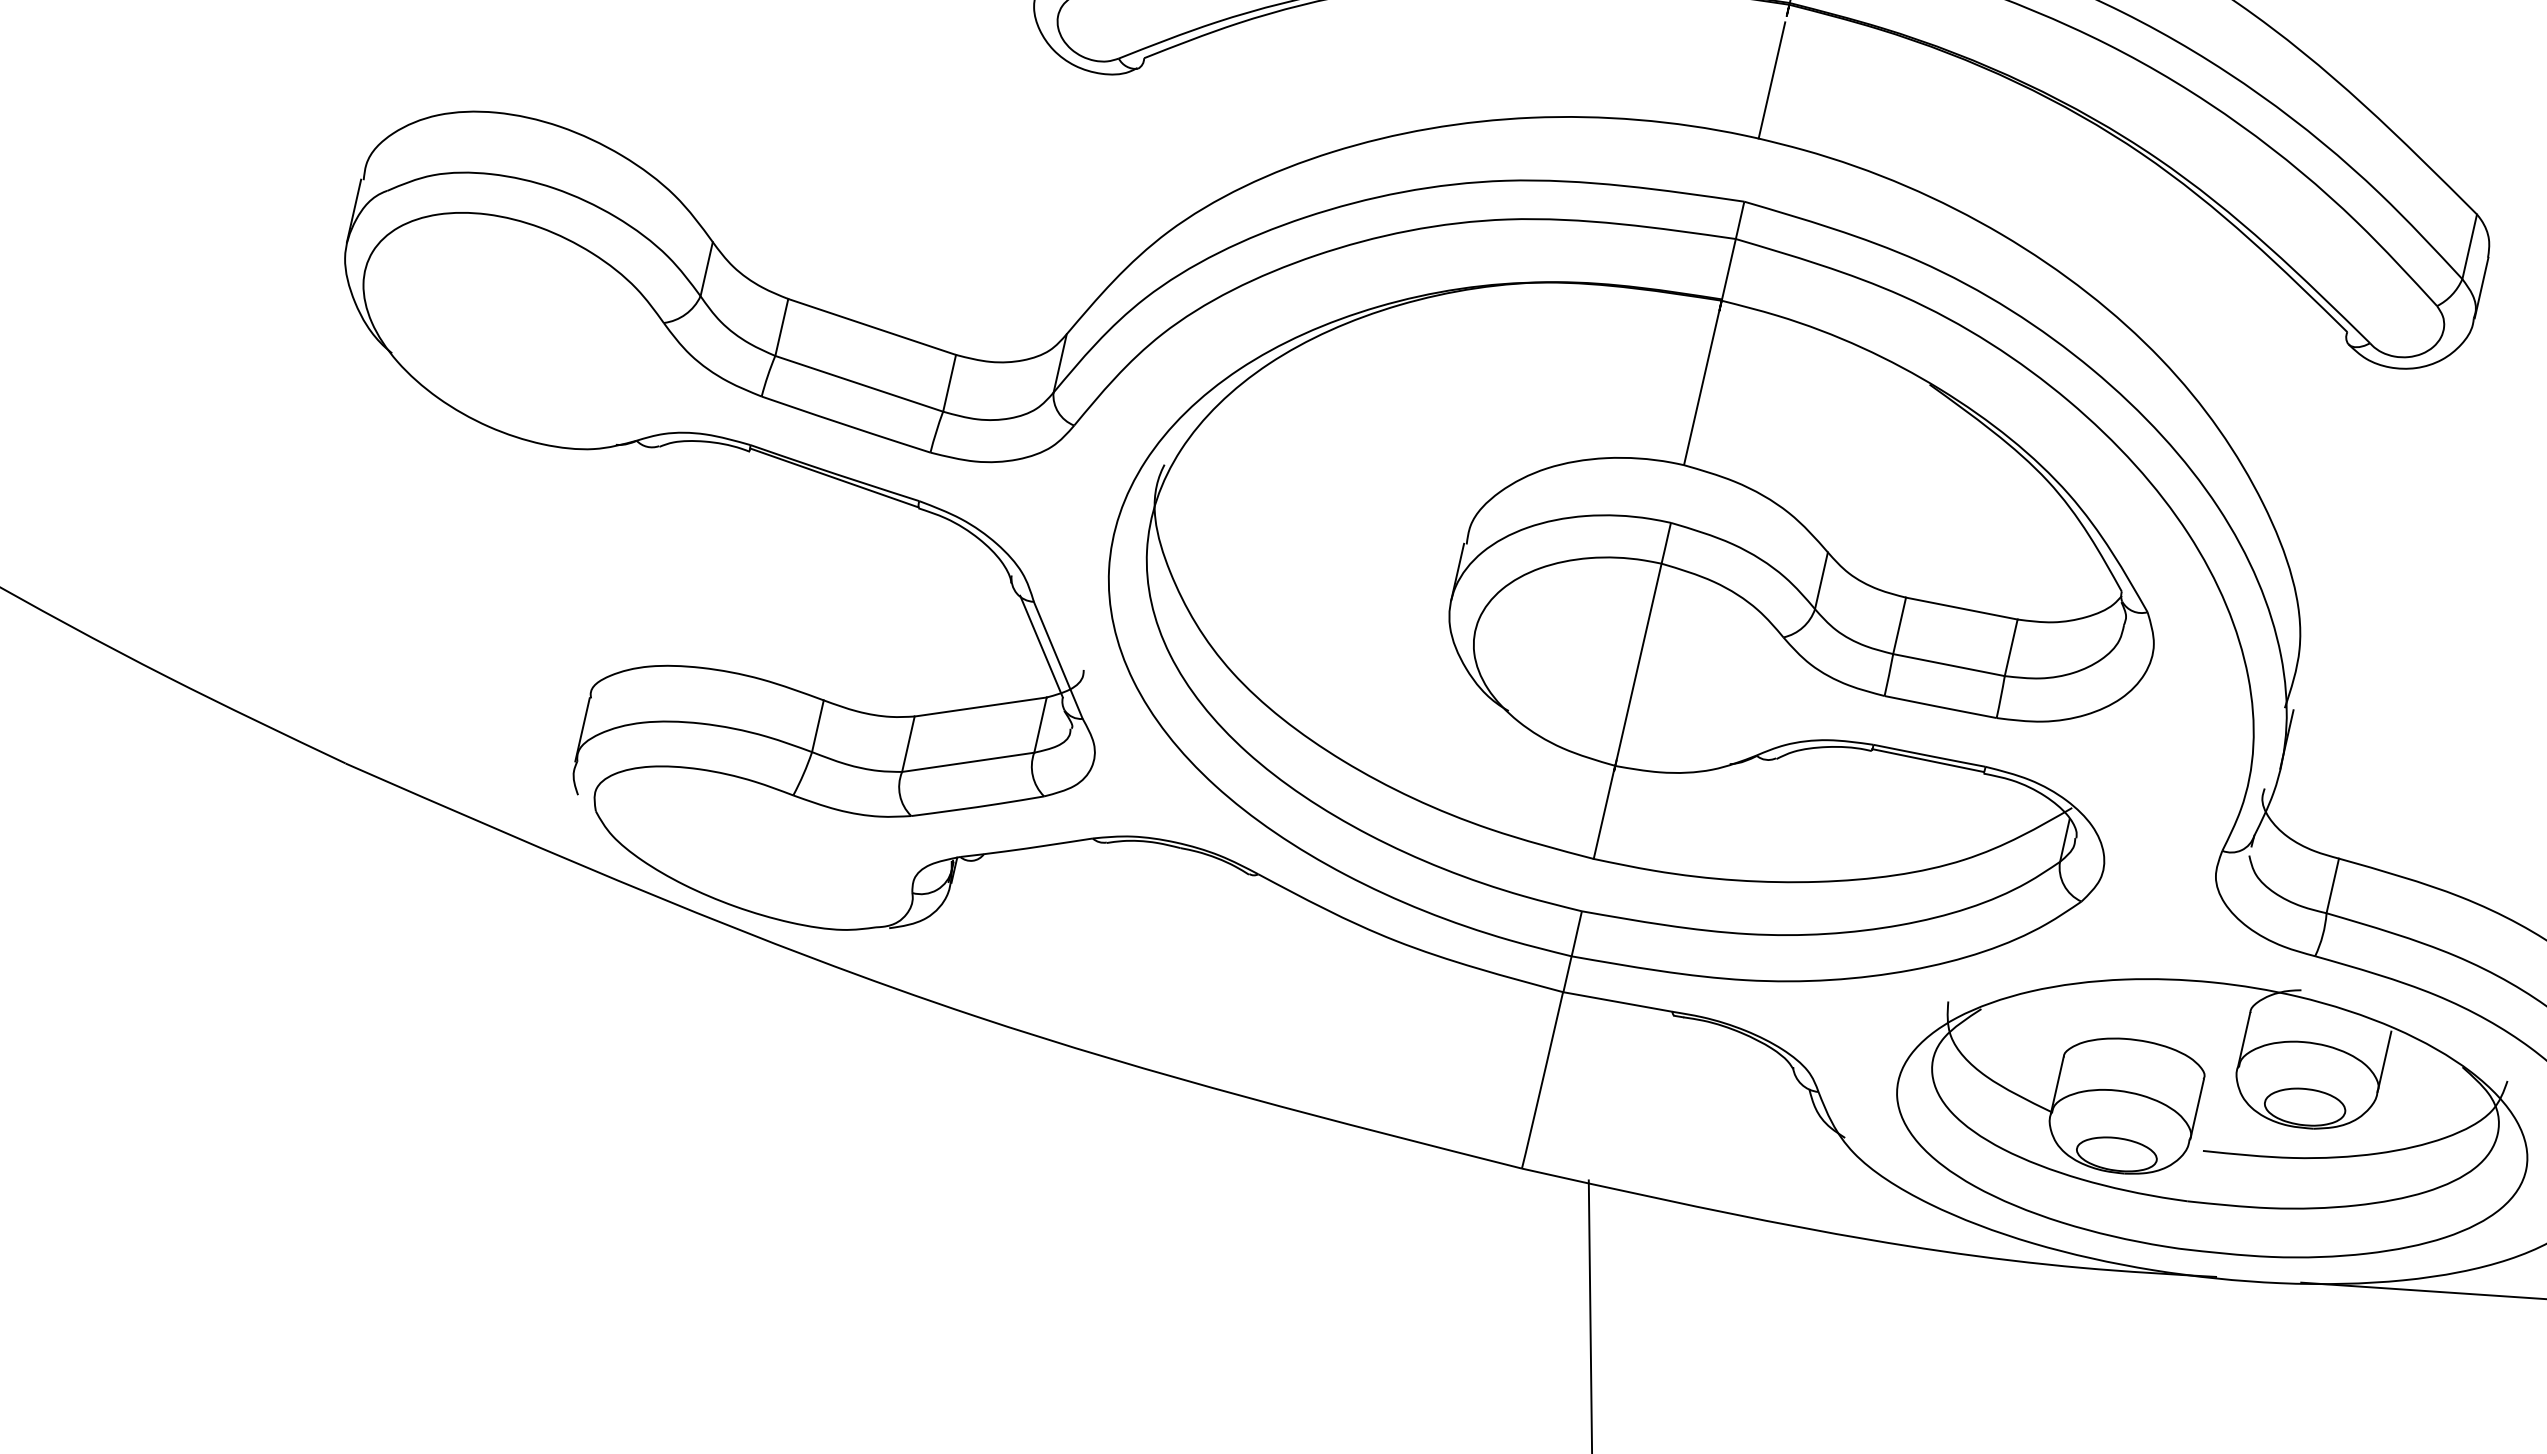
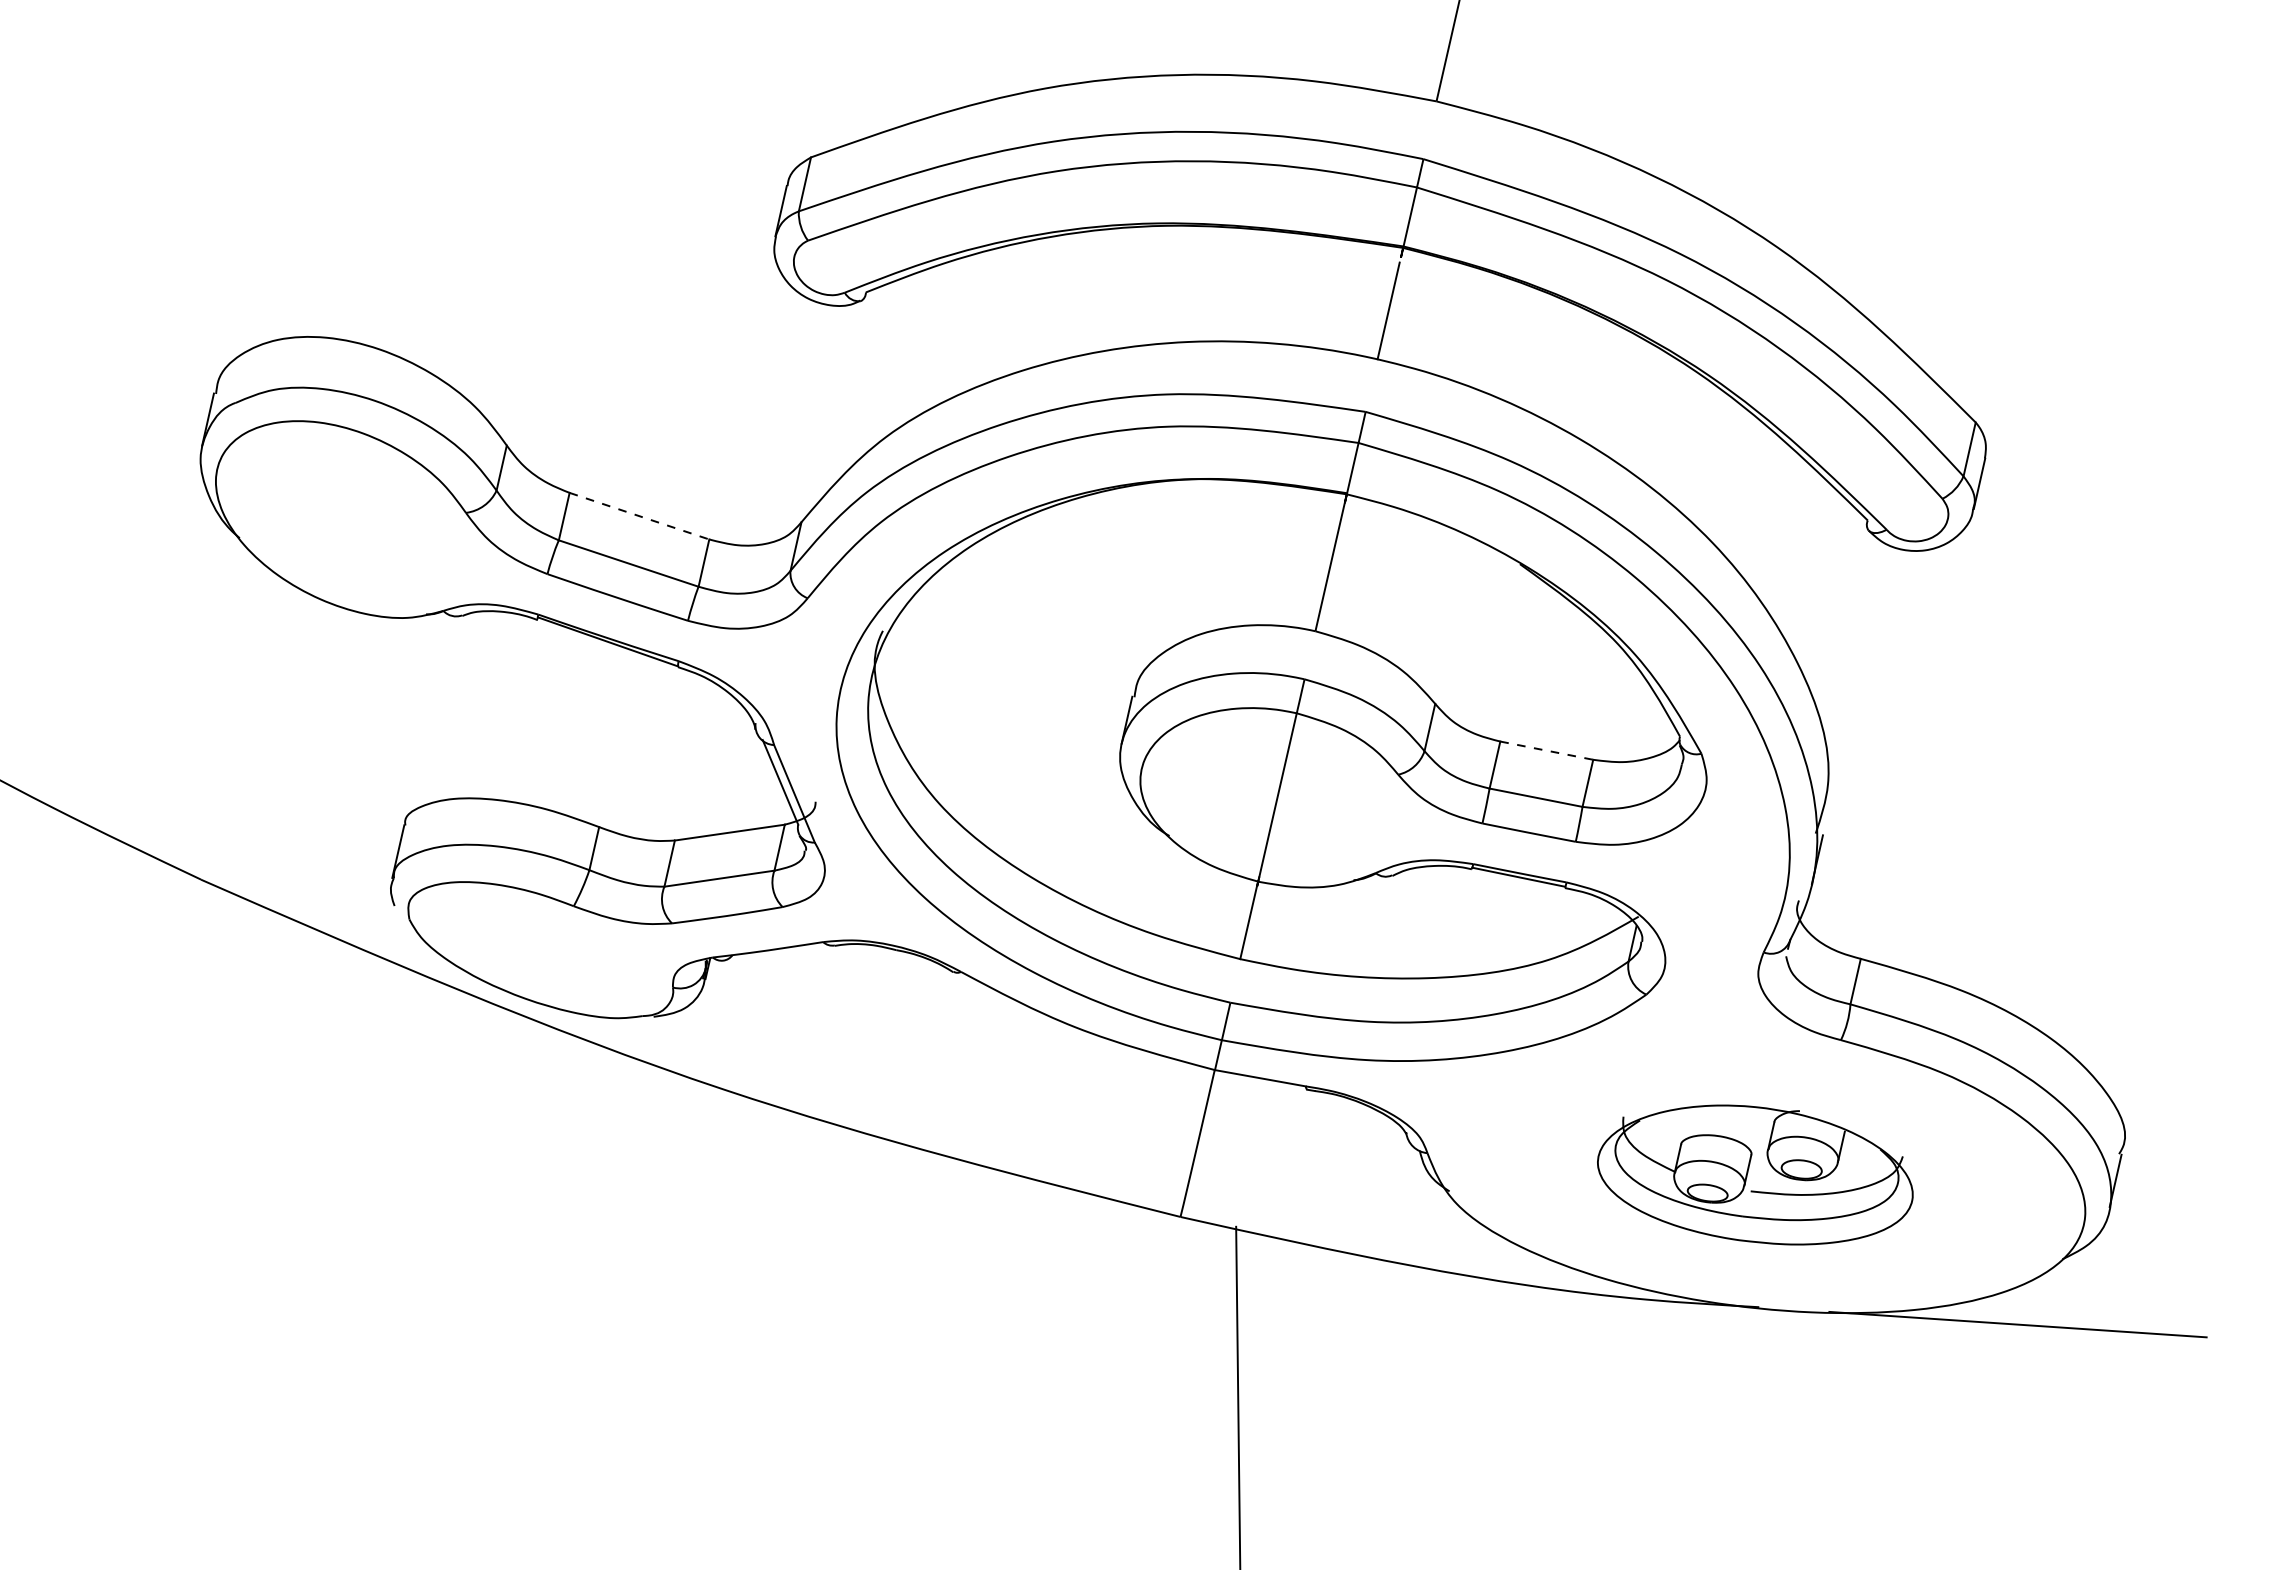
line: (872, 327) -> (639, 516), solid -> dashed
line: (1962, 608) -> (1547, 750), solid -> dashed
part: (2212, 1117) -> (1755, 1174), size x0.6

